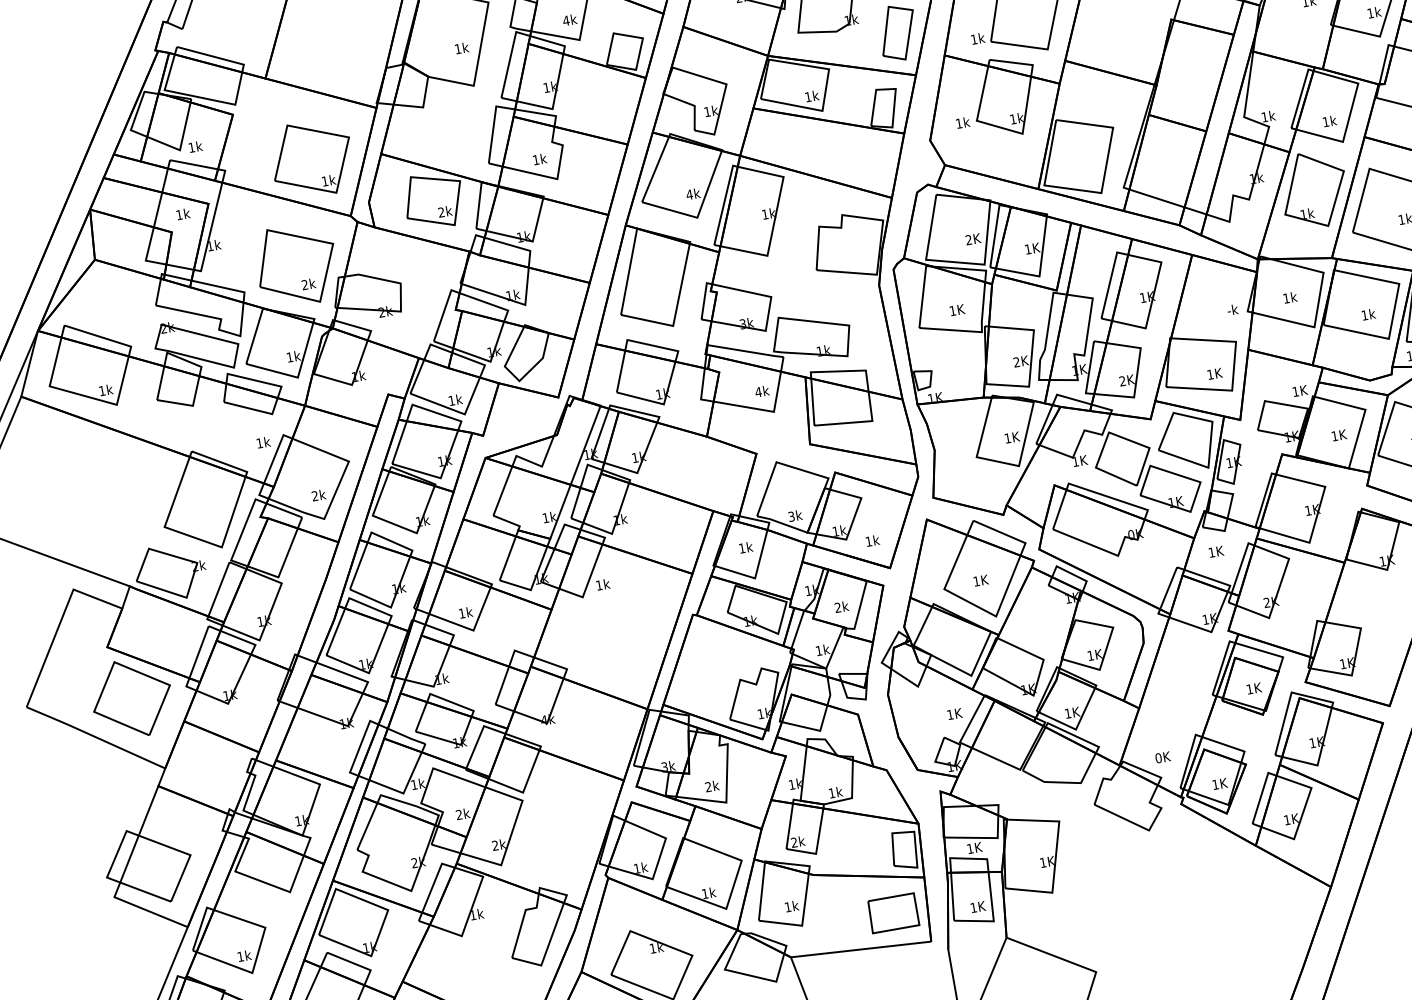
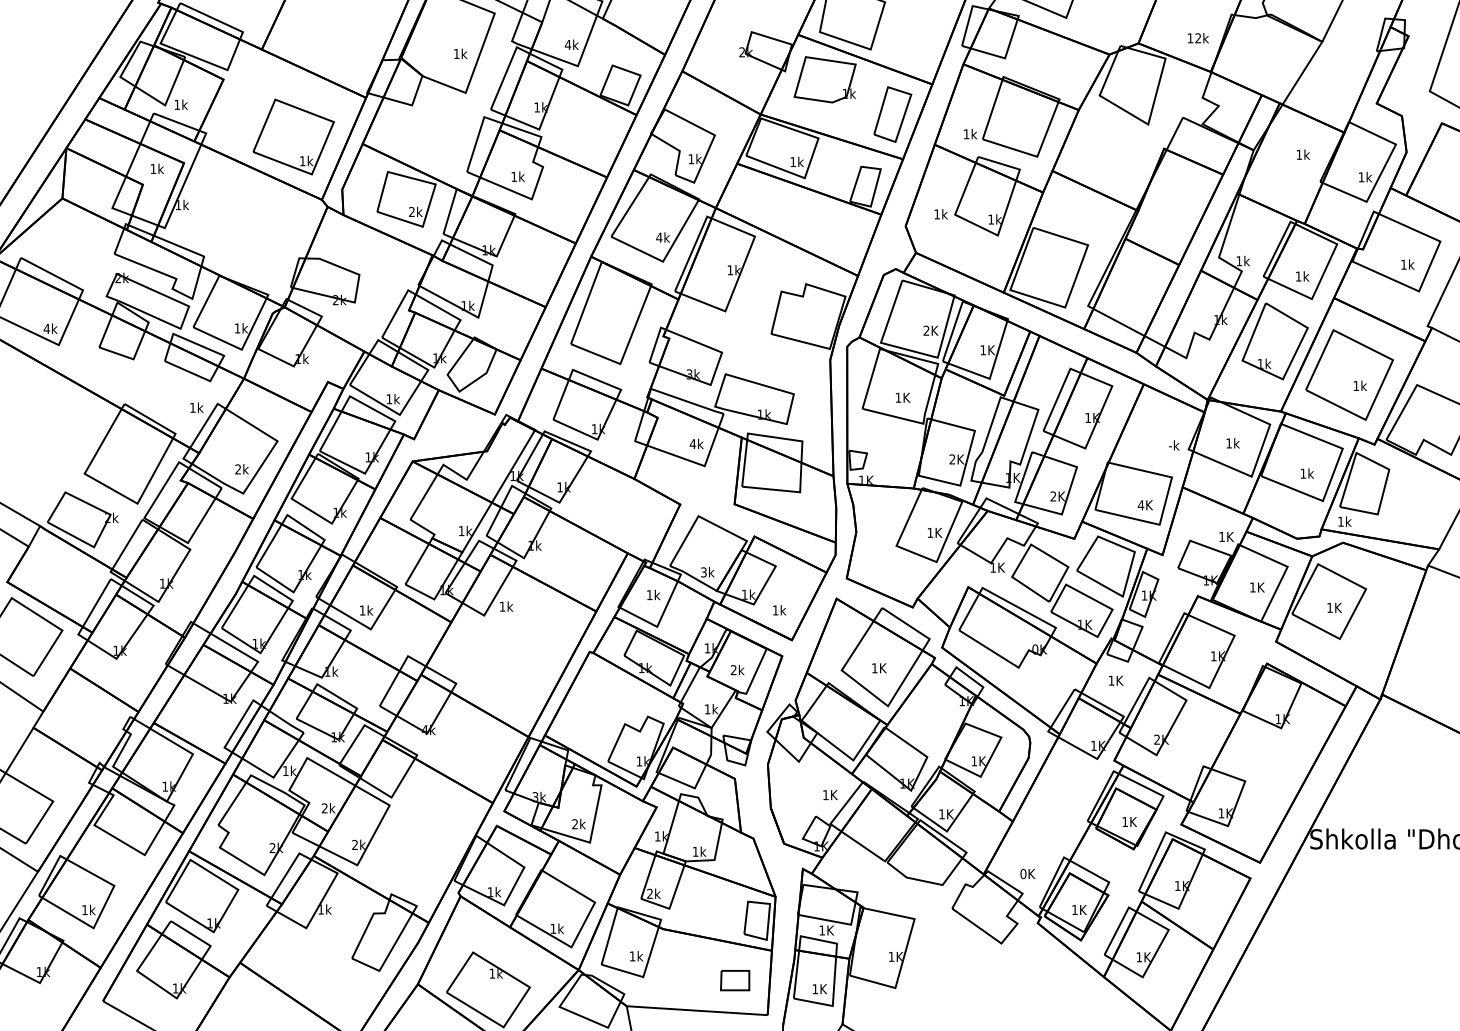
part: (295, 265) -> (259, 238), removed
text: (1209, 374) -> (1140, 505), 1K -> 4K
text: (101, 390) -> (46, 328), 1k -> 4k
part: (892, 913) -> (734, 980), size x0.6

